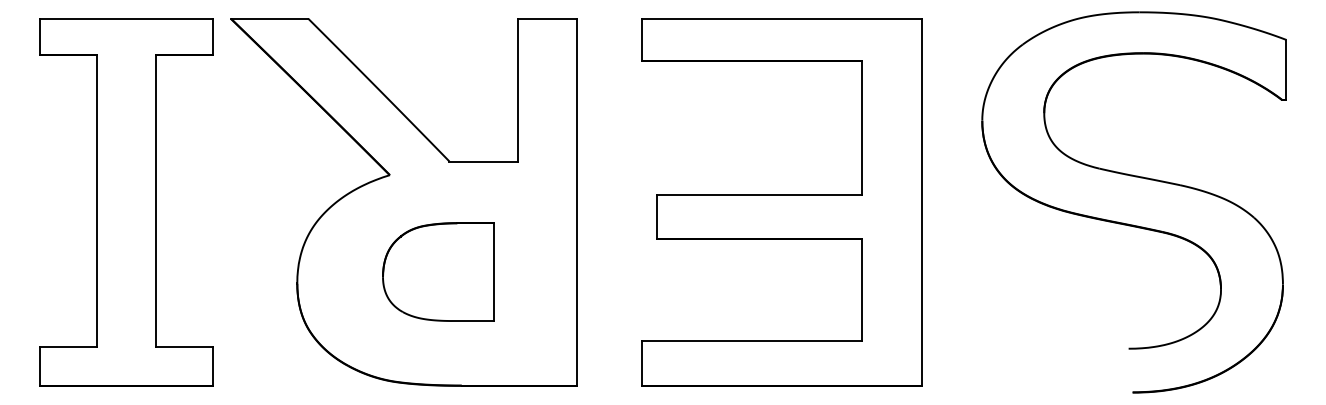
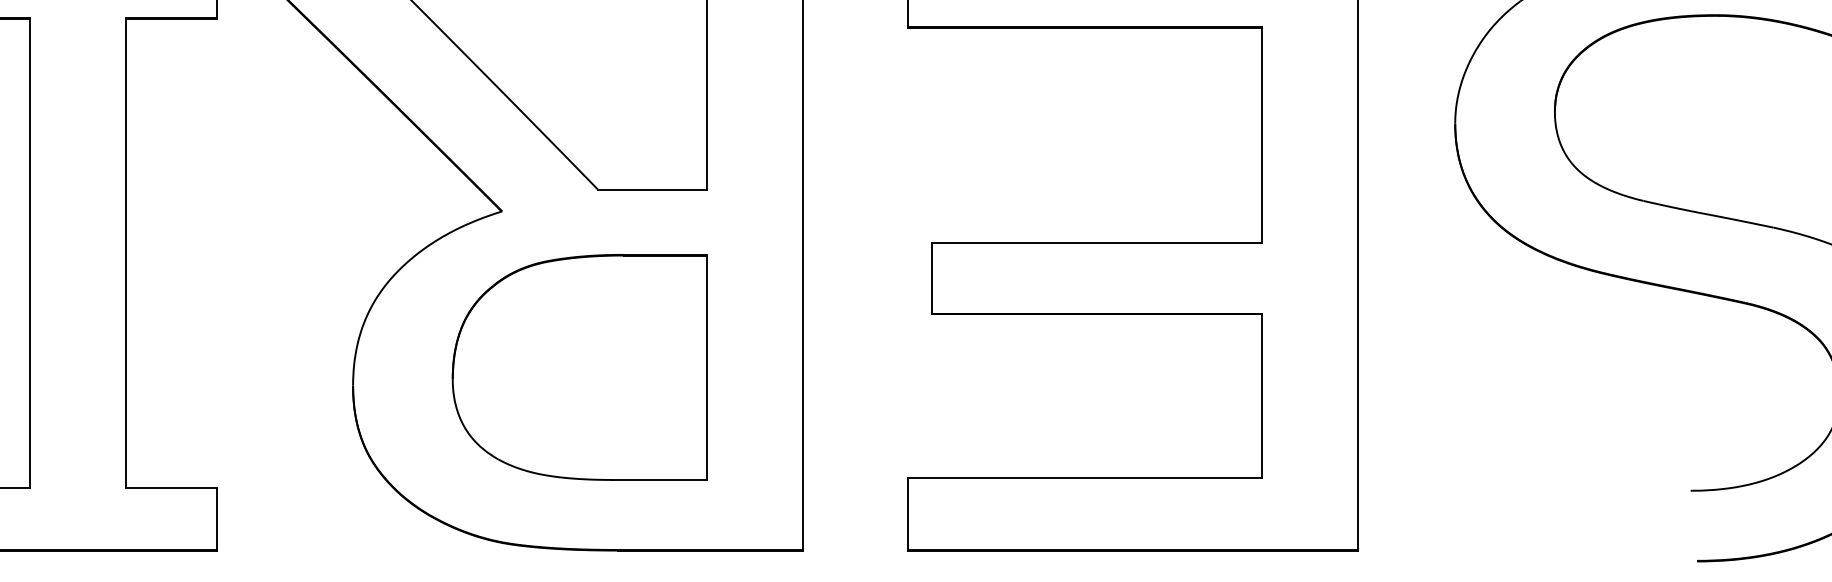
part: (438, 271) -> (580, 366), size x1.43

